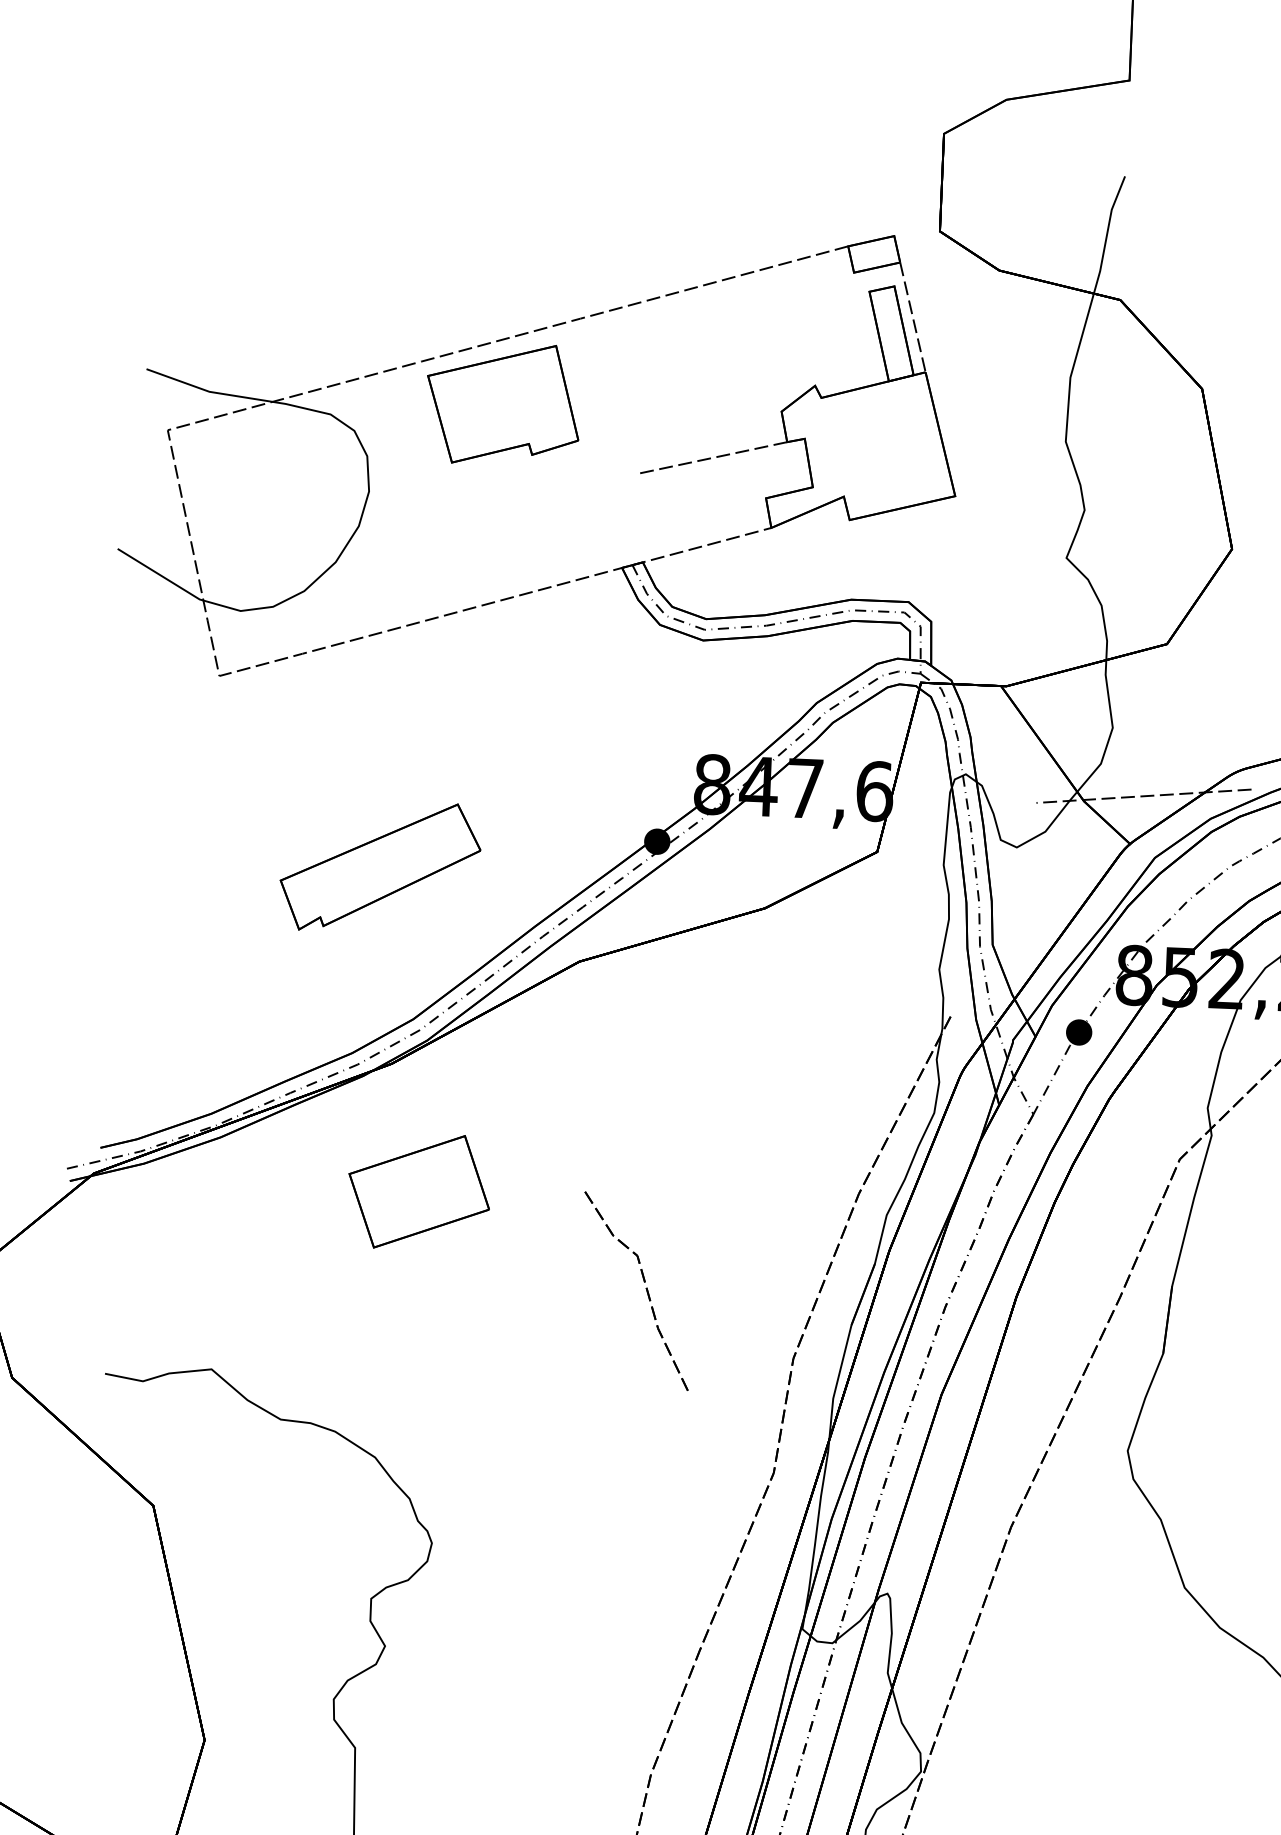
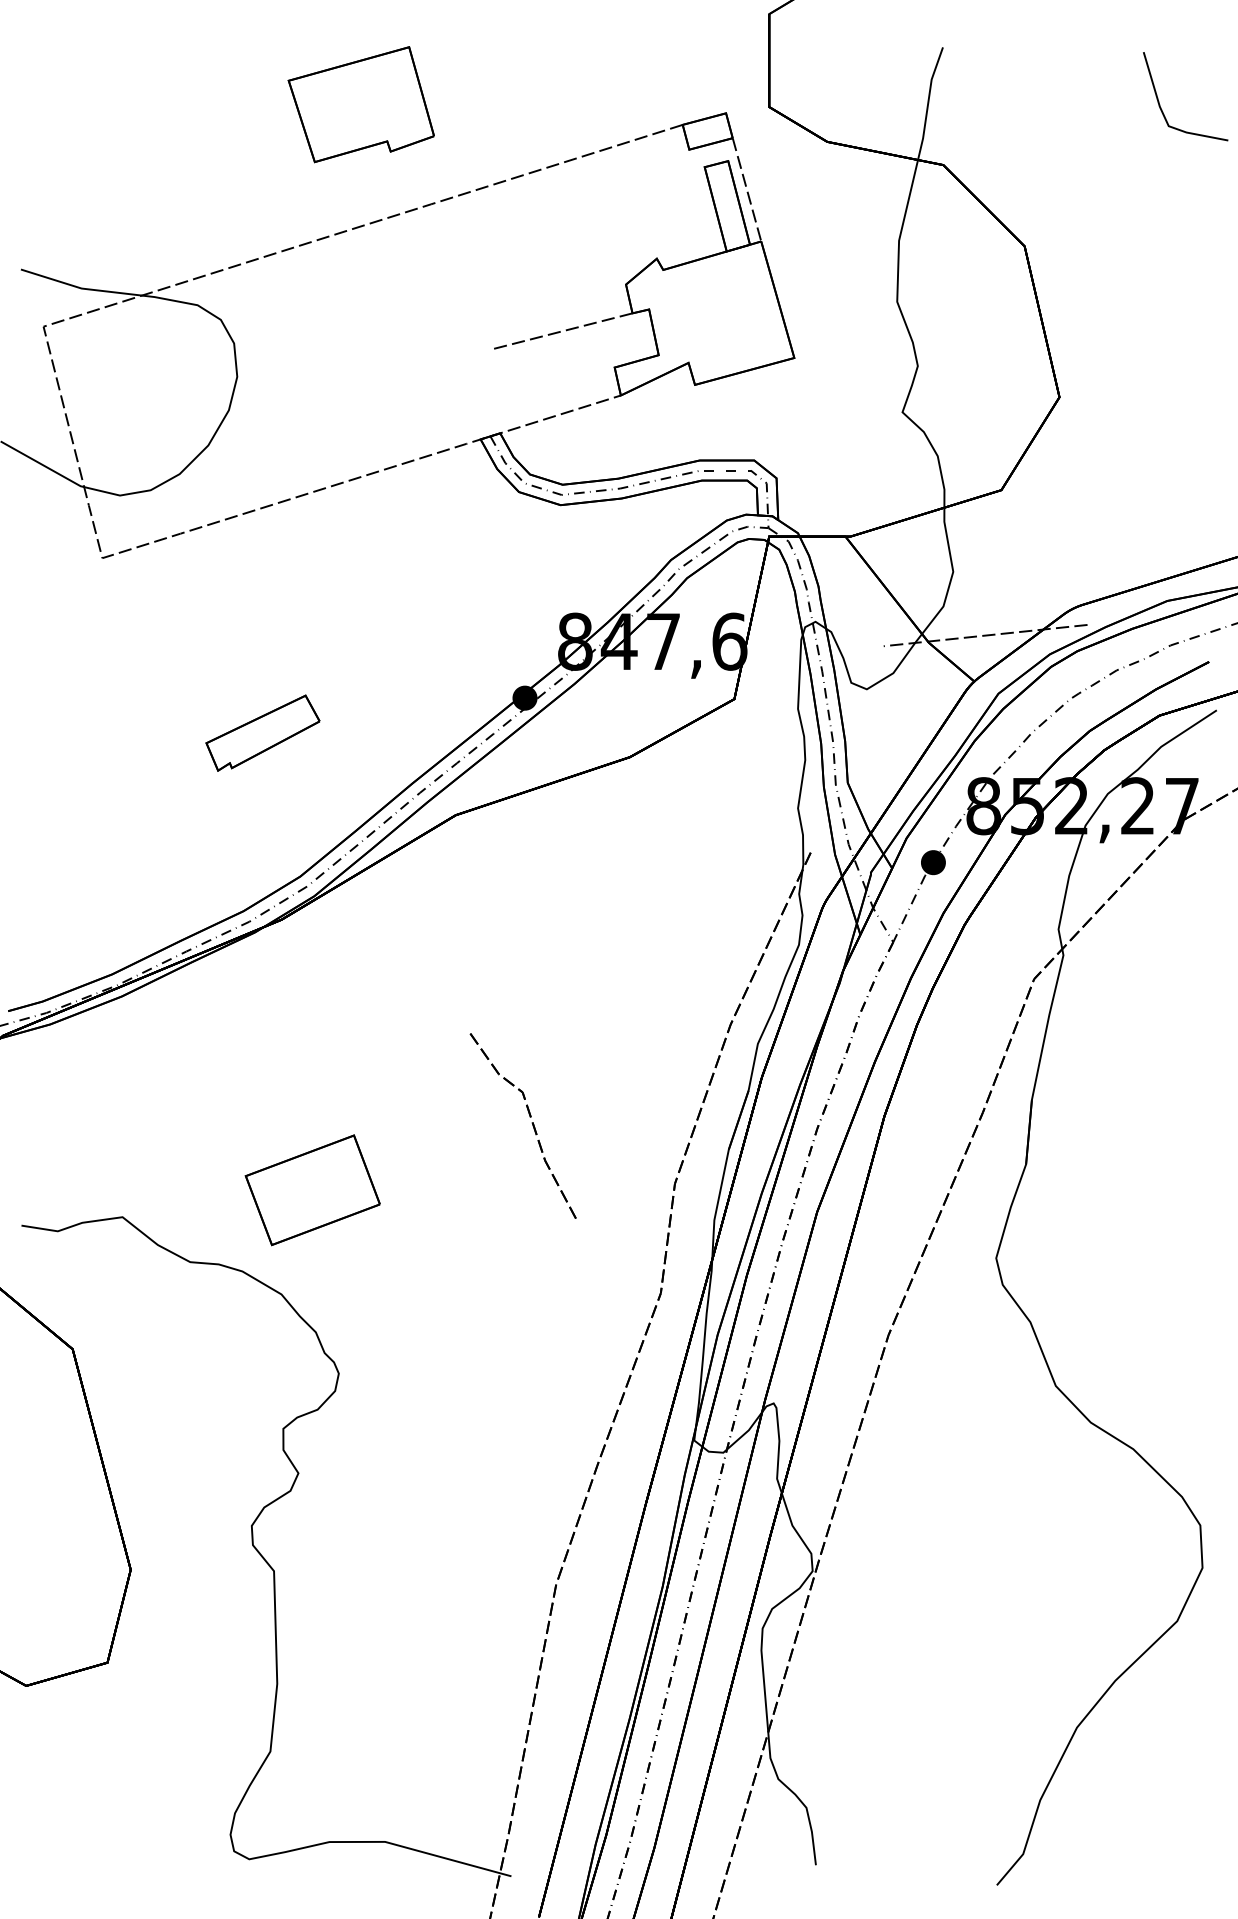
part: (502, 404) -> (360, 104), moved
part: (379, 866) -> (262, 732), size x0.6
part: (418, 1192) -> (312, 1190), moved

